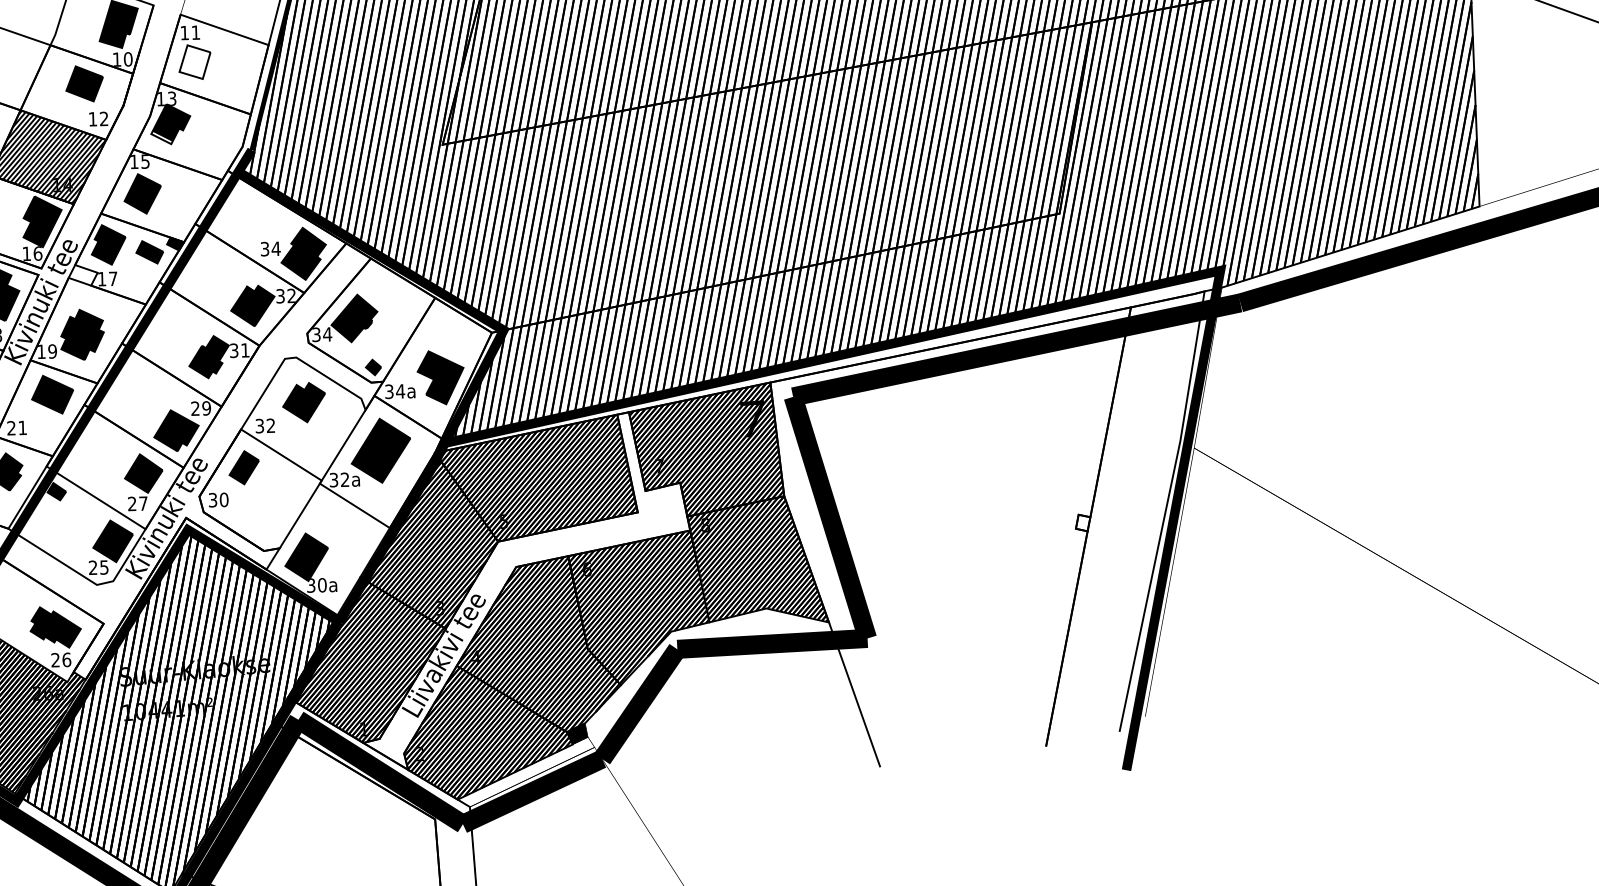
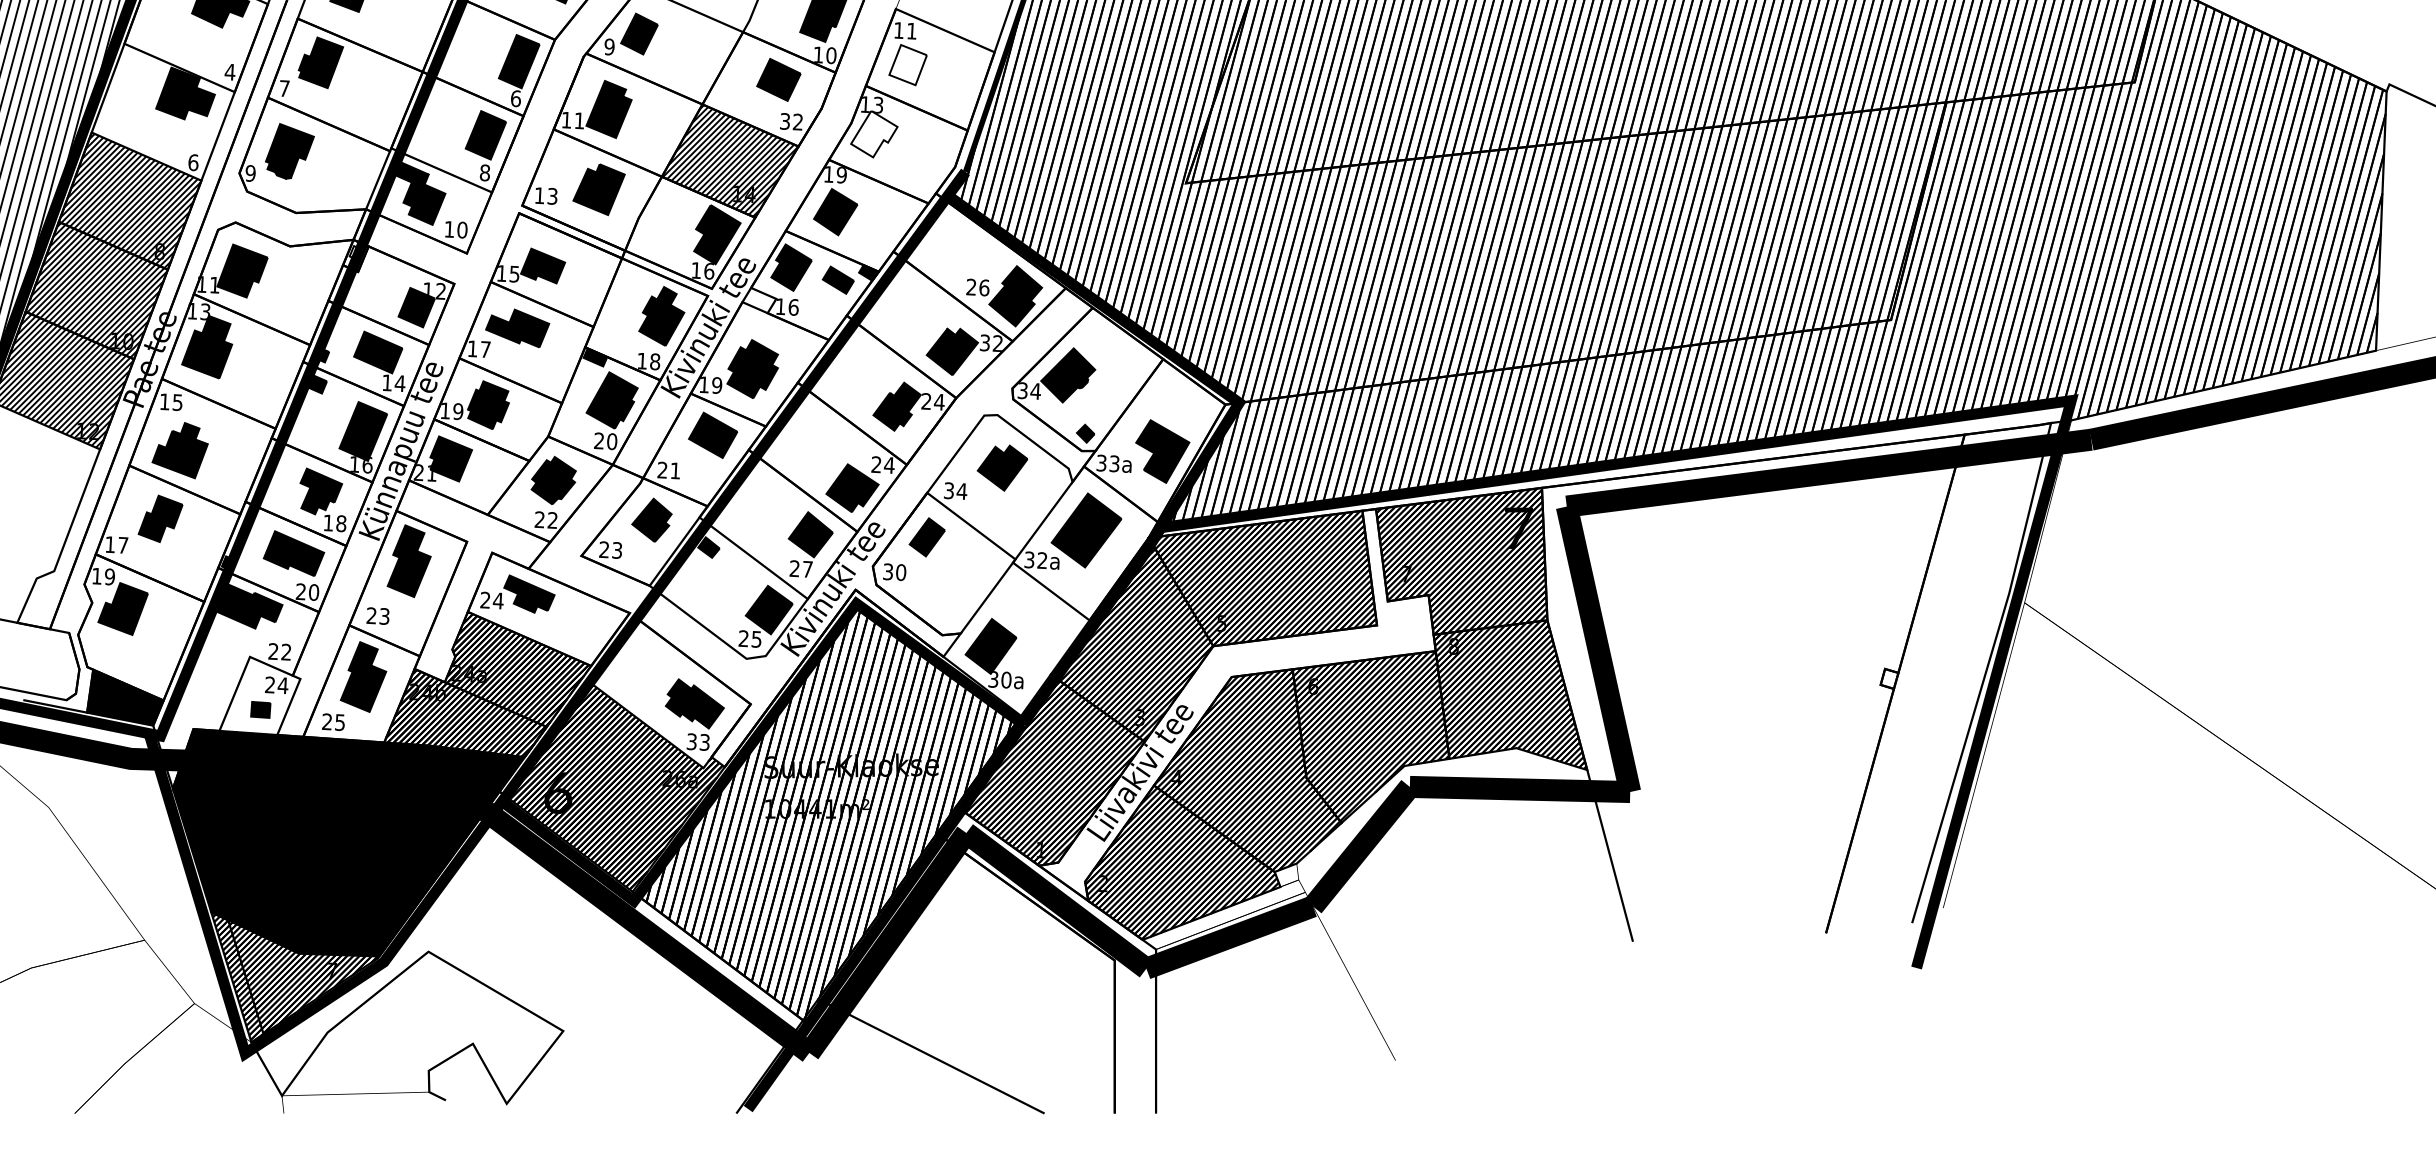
text: (92, 119) -> (784, 121), 12 -> 32
fill: (170, 122) -> (874, 132), removed
text: (145, 161) -> (841, 174), 15 -> 19
text: (270, 248) -> (977, 287), 34 -> 26
text: (113, 278) -> (793, 307), 17 -> 16
text: (239, 350) -> (932, 401), 31 -> 24
text: (400, 391) -> (1114, 463), 34a -> 33a
text: (205, 408) -> (888, 465), 29 -> 24
text: (270, 425) -> (961, 491), 32 -> 34
text: (60, 659) -> (697, 741), 26 -> 33
fill: (577, 733) -> (1286, 874), removed

